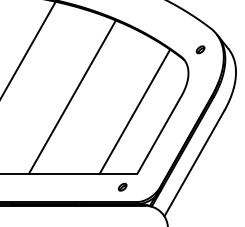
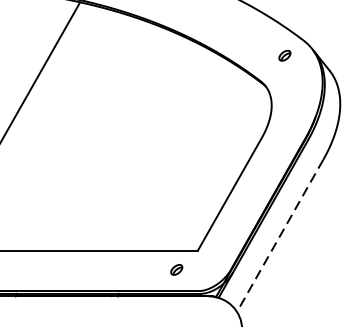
part: (200, 49) -> (284, 55), moved
line: (71, 97) -> (102, 140), removed
line: (134, 111) -> (193, 160), removed
line: (194, 163) -> (280, 235), solid -> dashed

